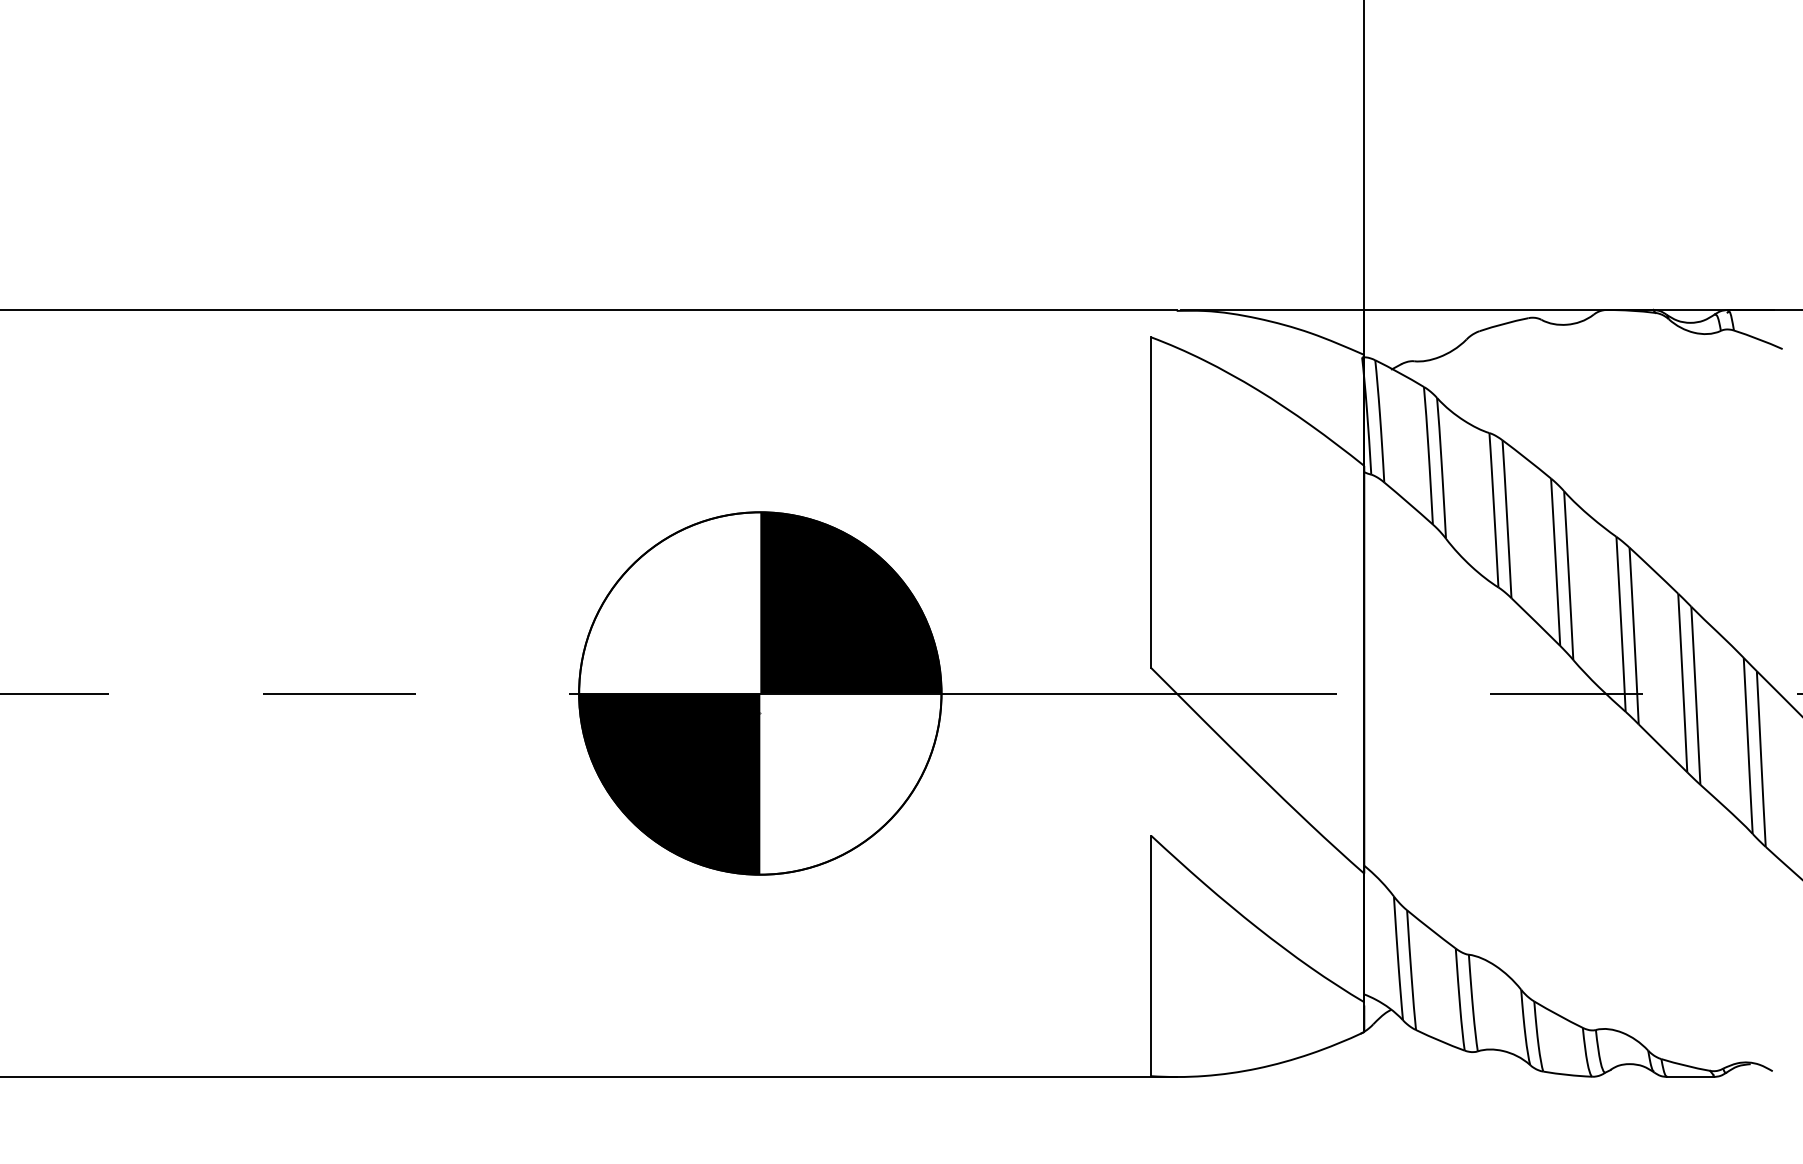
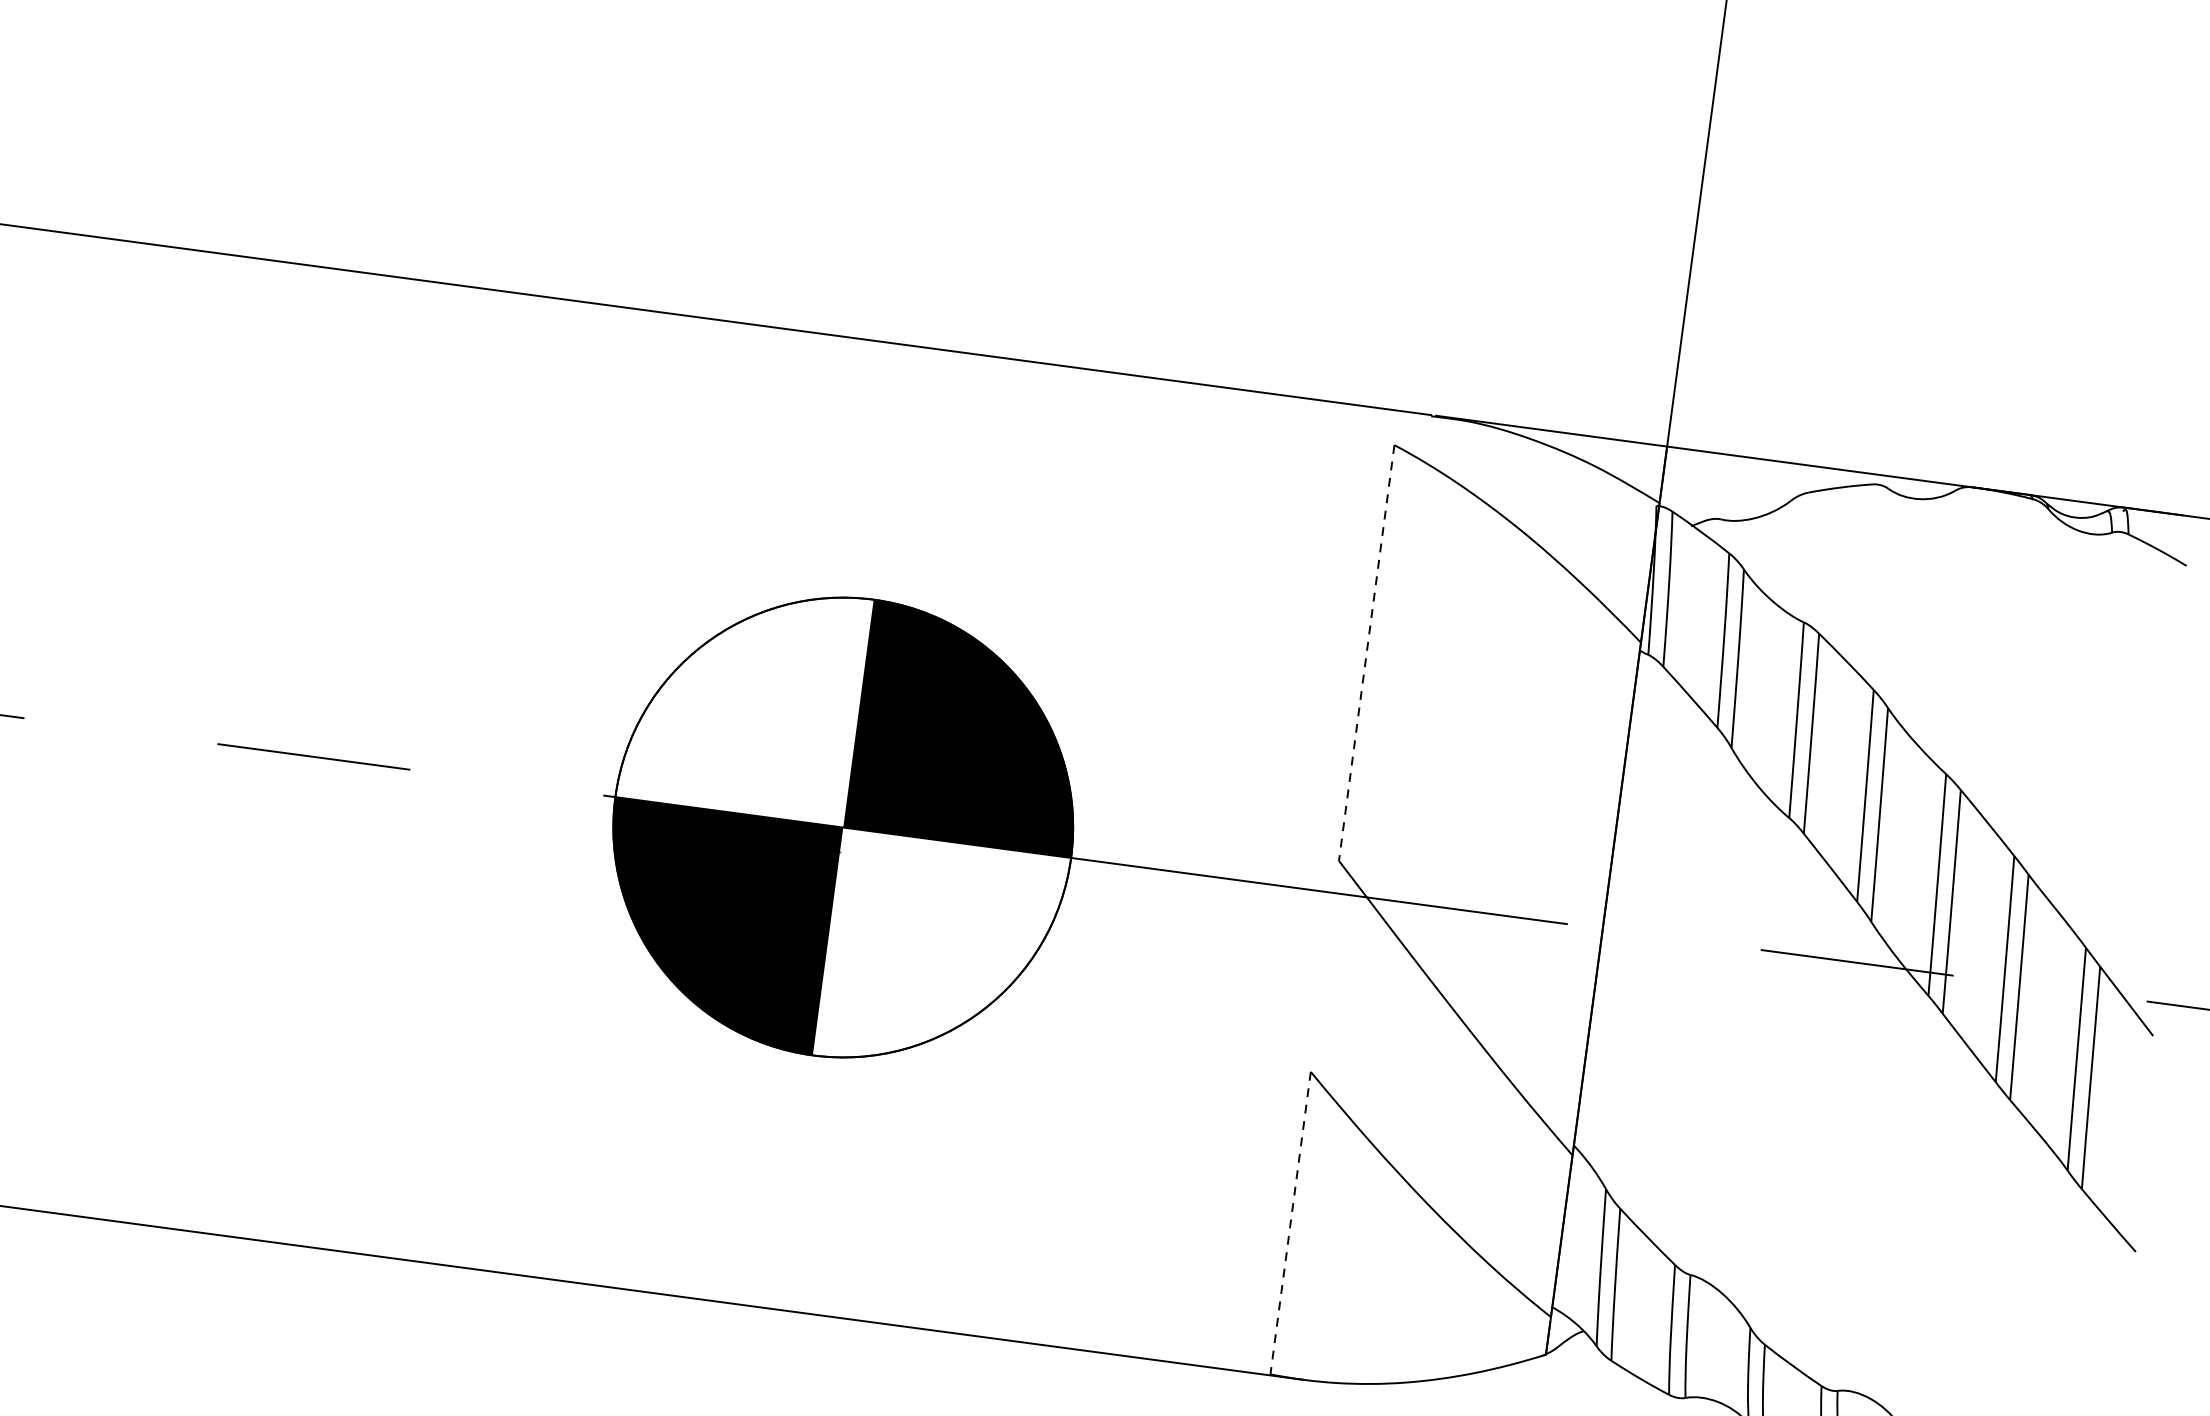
line: (1151, 503) -> (1367, 654), solid -> dashed
line: (1151, 956) -> (1291, 1223), solid -> dashed

